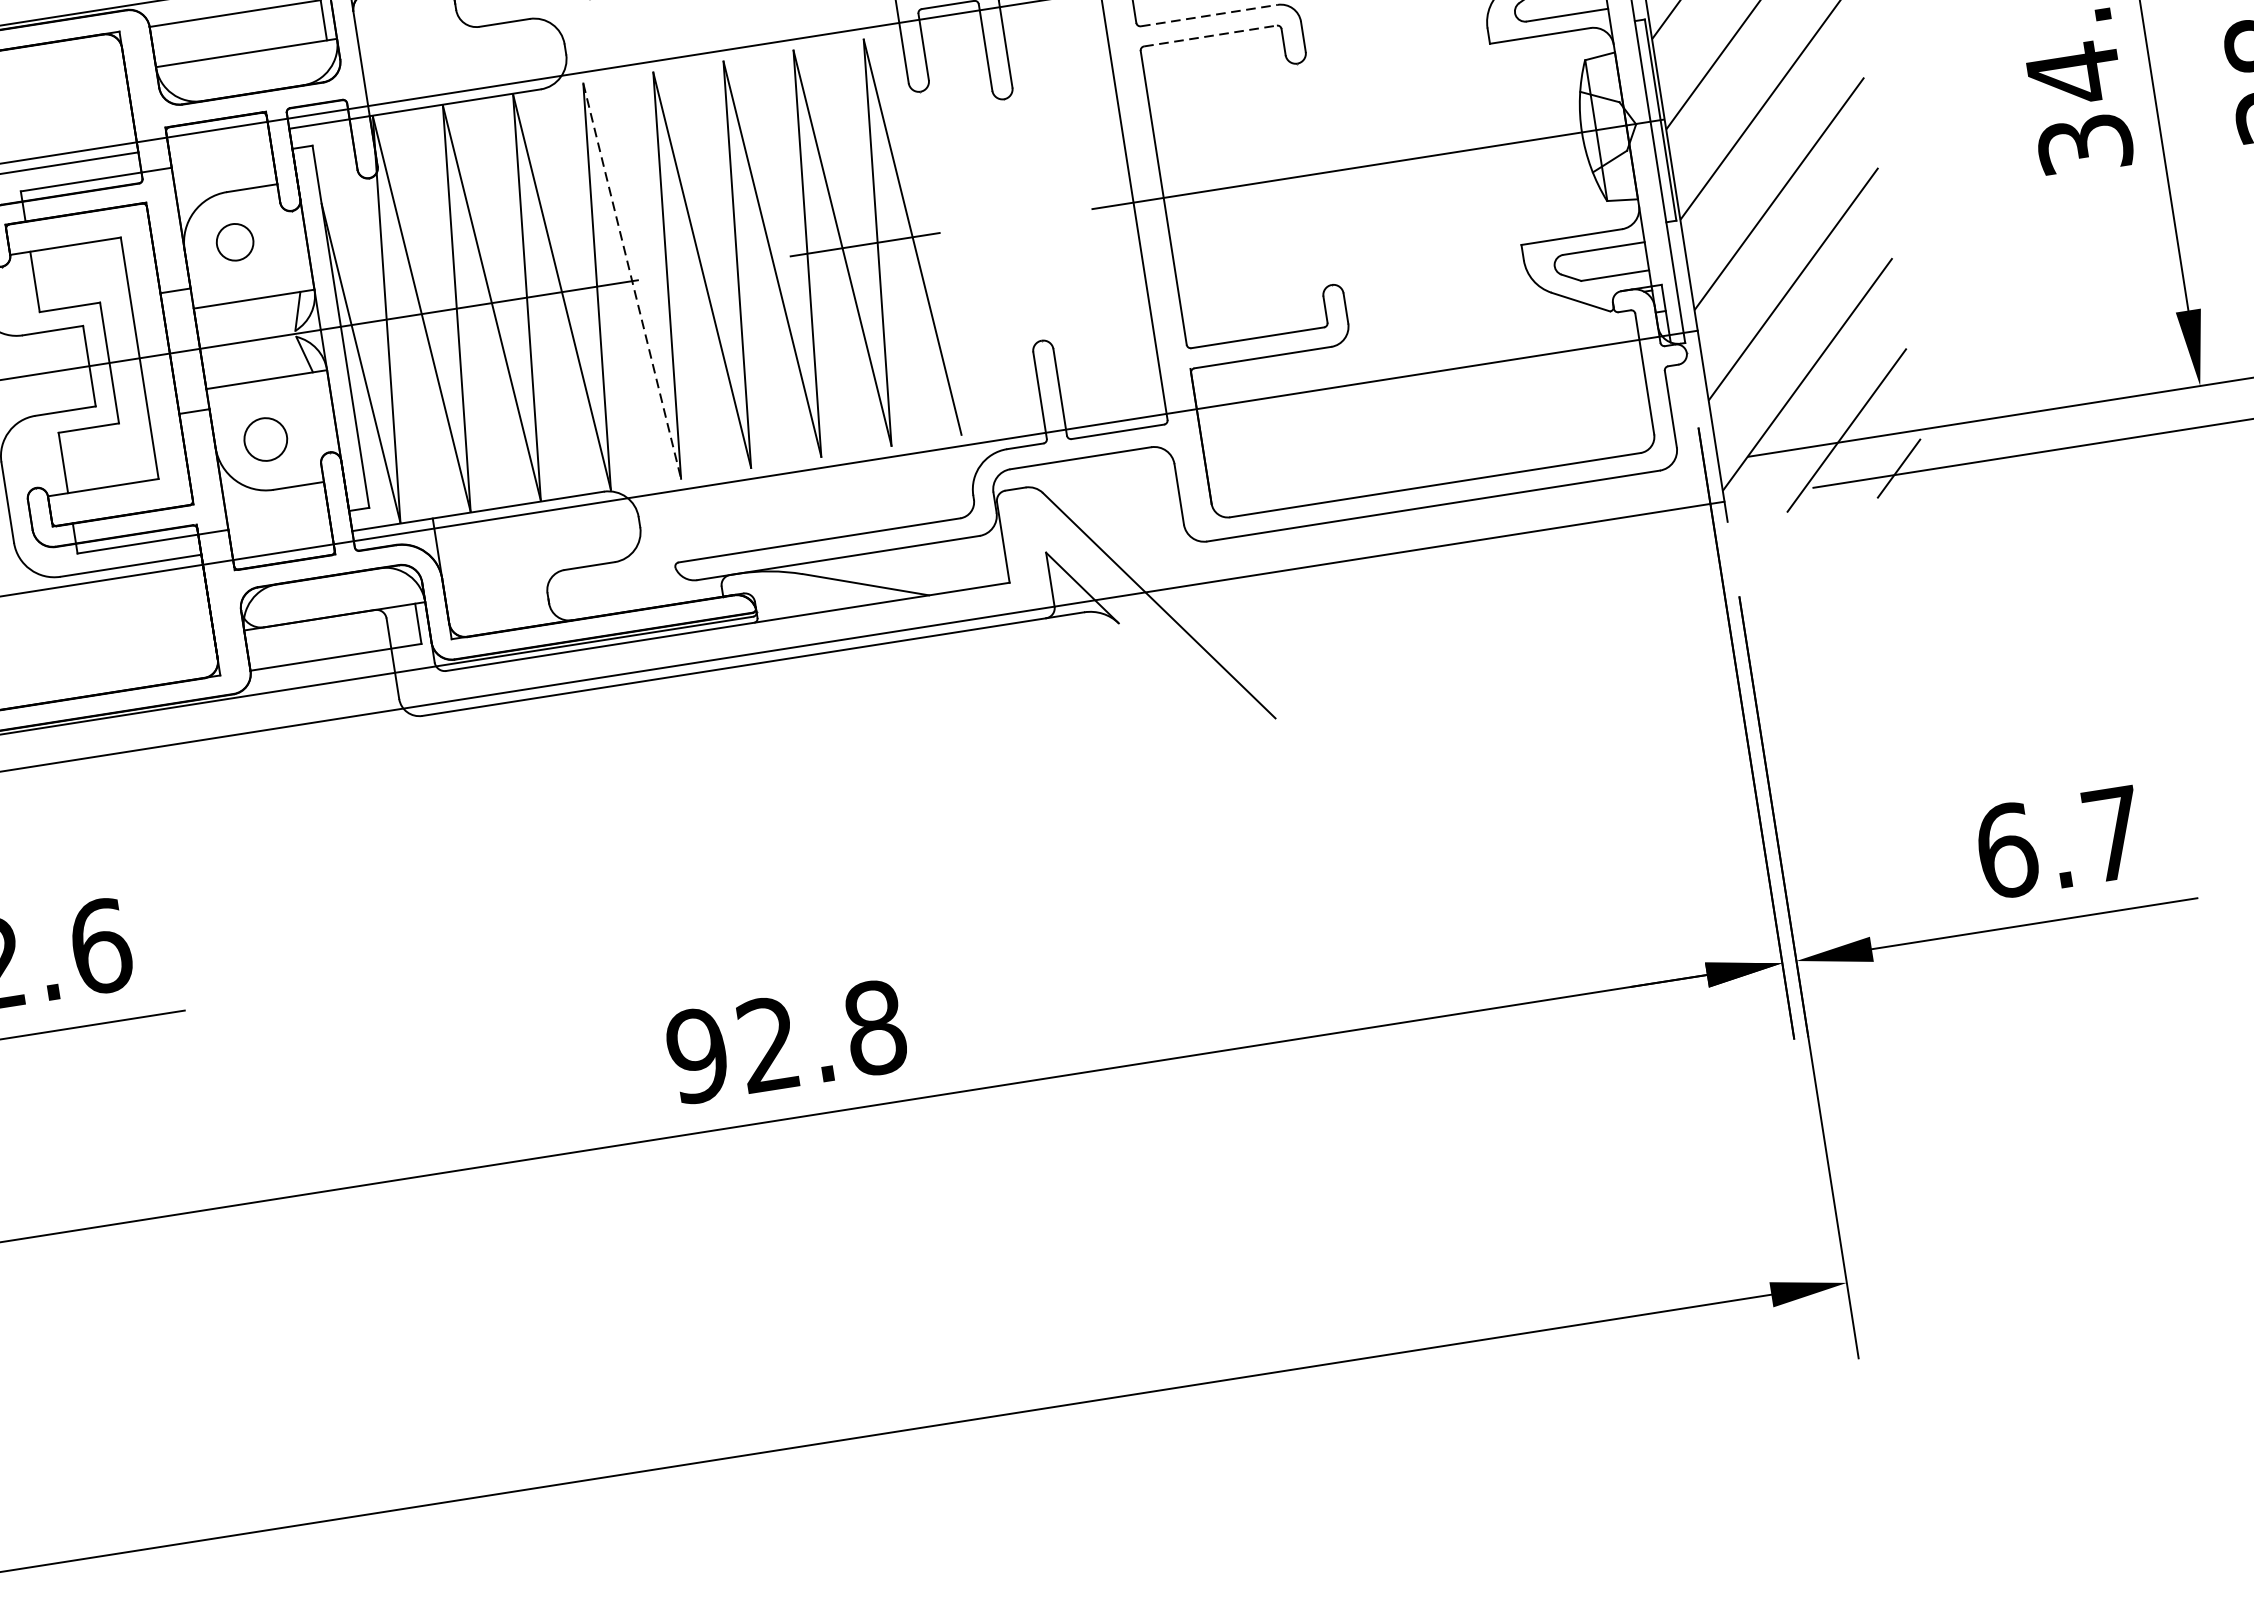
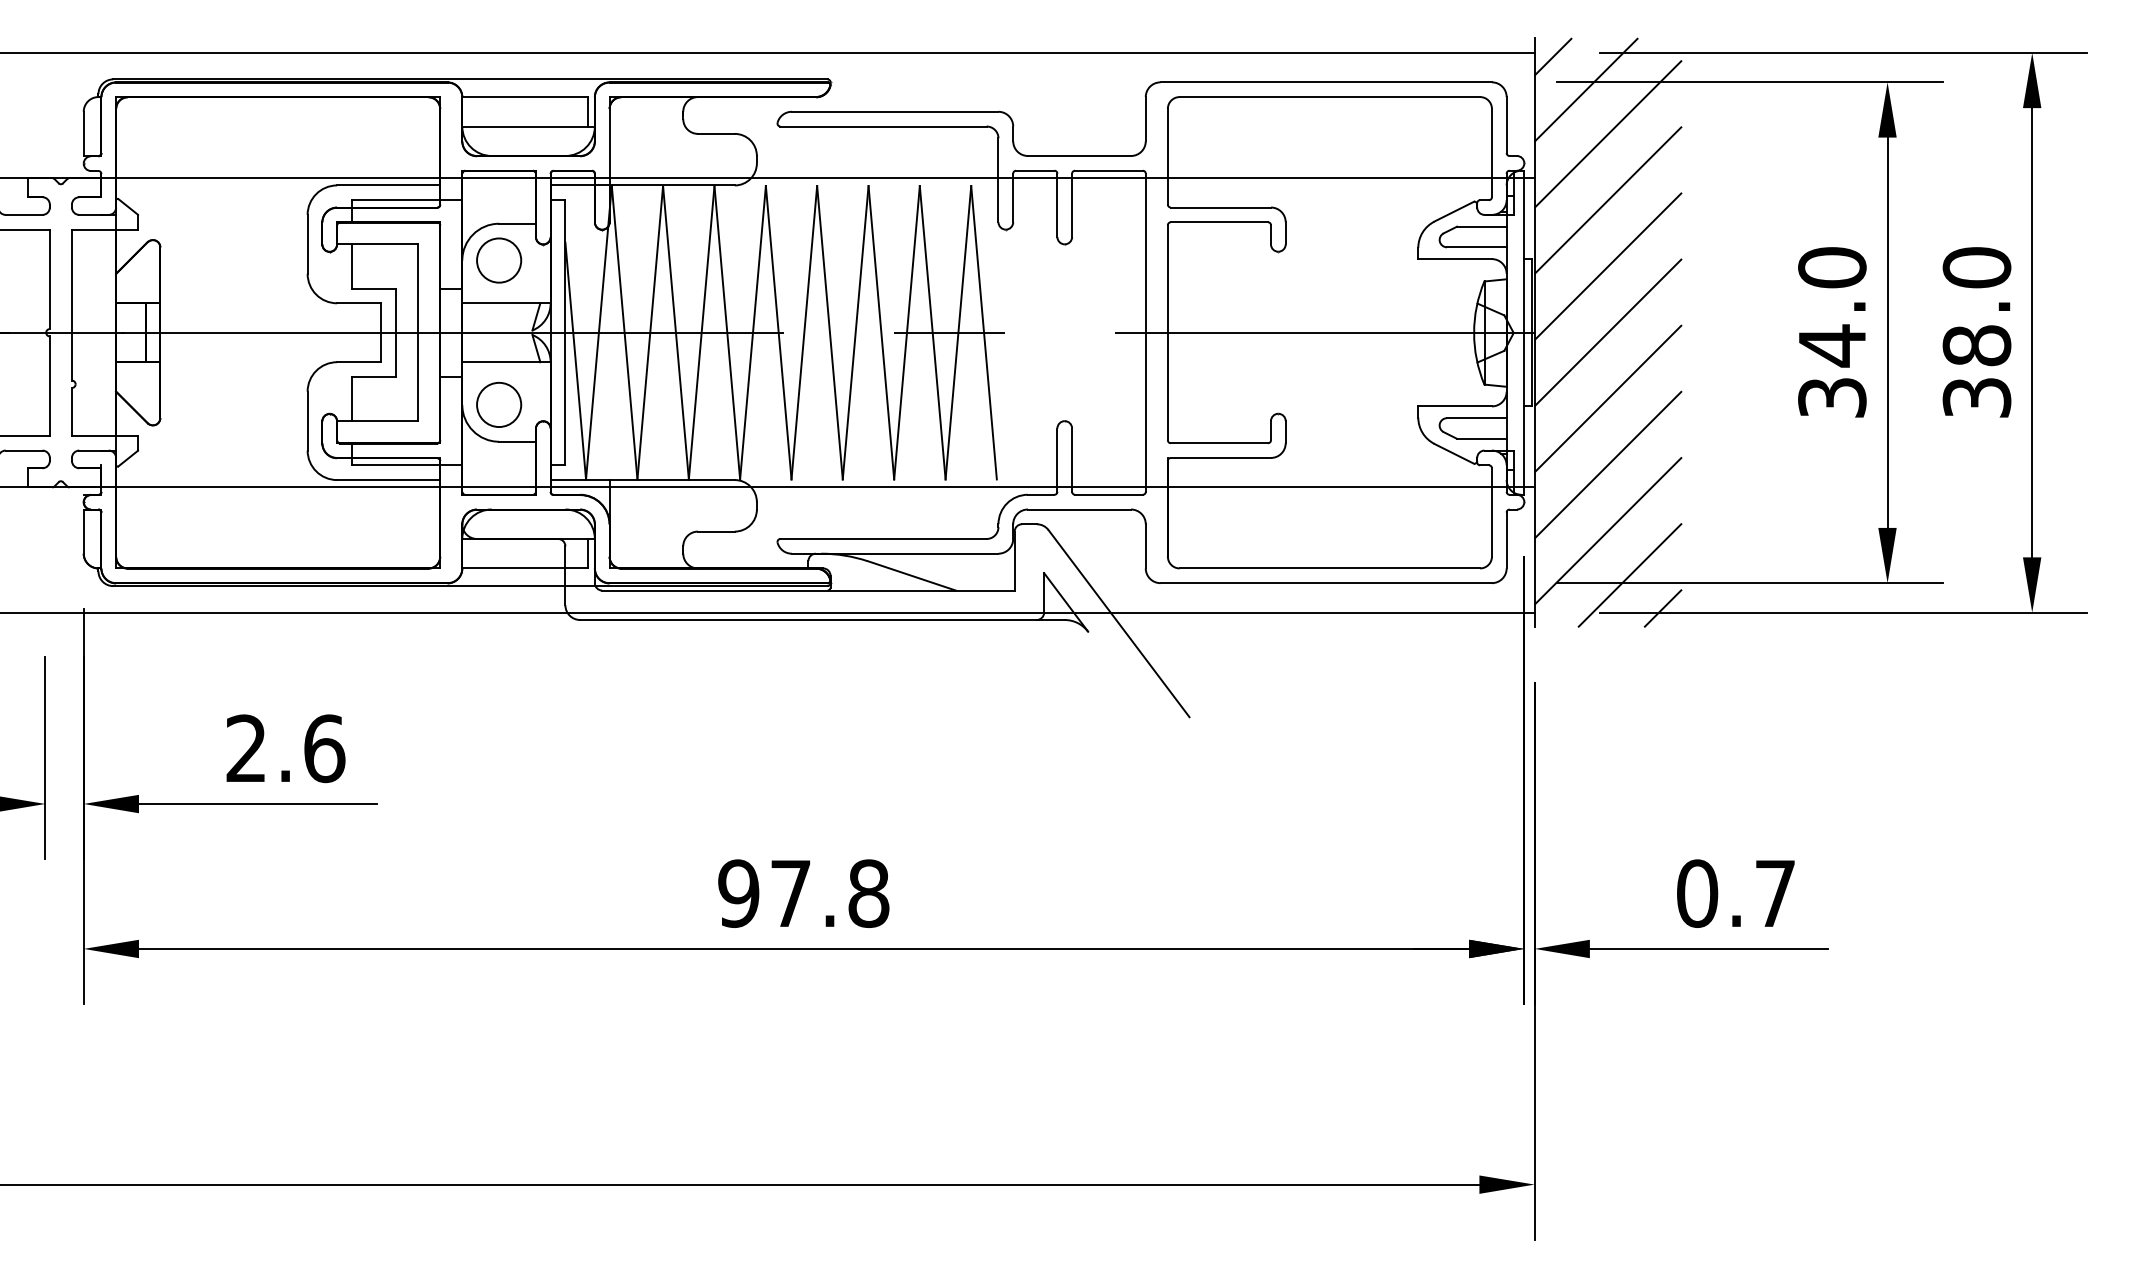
line: (1210, 15) -> (1221, 207), dashed -> solid
line: (1210, 36) -> (1219, 222), dashed -> solid
circle: (235, 242) -> (499, 260), size x1.67
line: (632, 282) -> (778, 333), dashed -> solid
circle: (266, 438) -> (499, 404), size x1.43
text: (2006, 850) -> (1697, 893), 6.7 -> 0.7
text: (768, 1043) -> (790, 892), 92.8 -> 97.8

